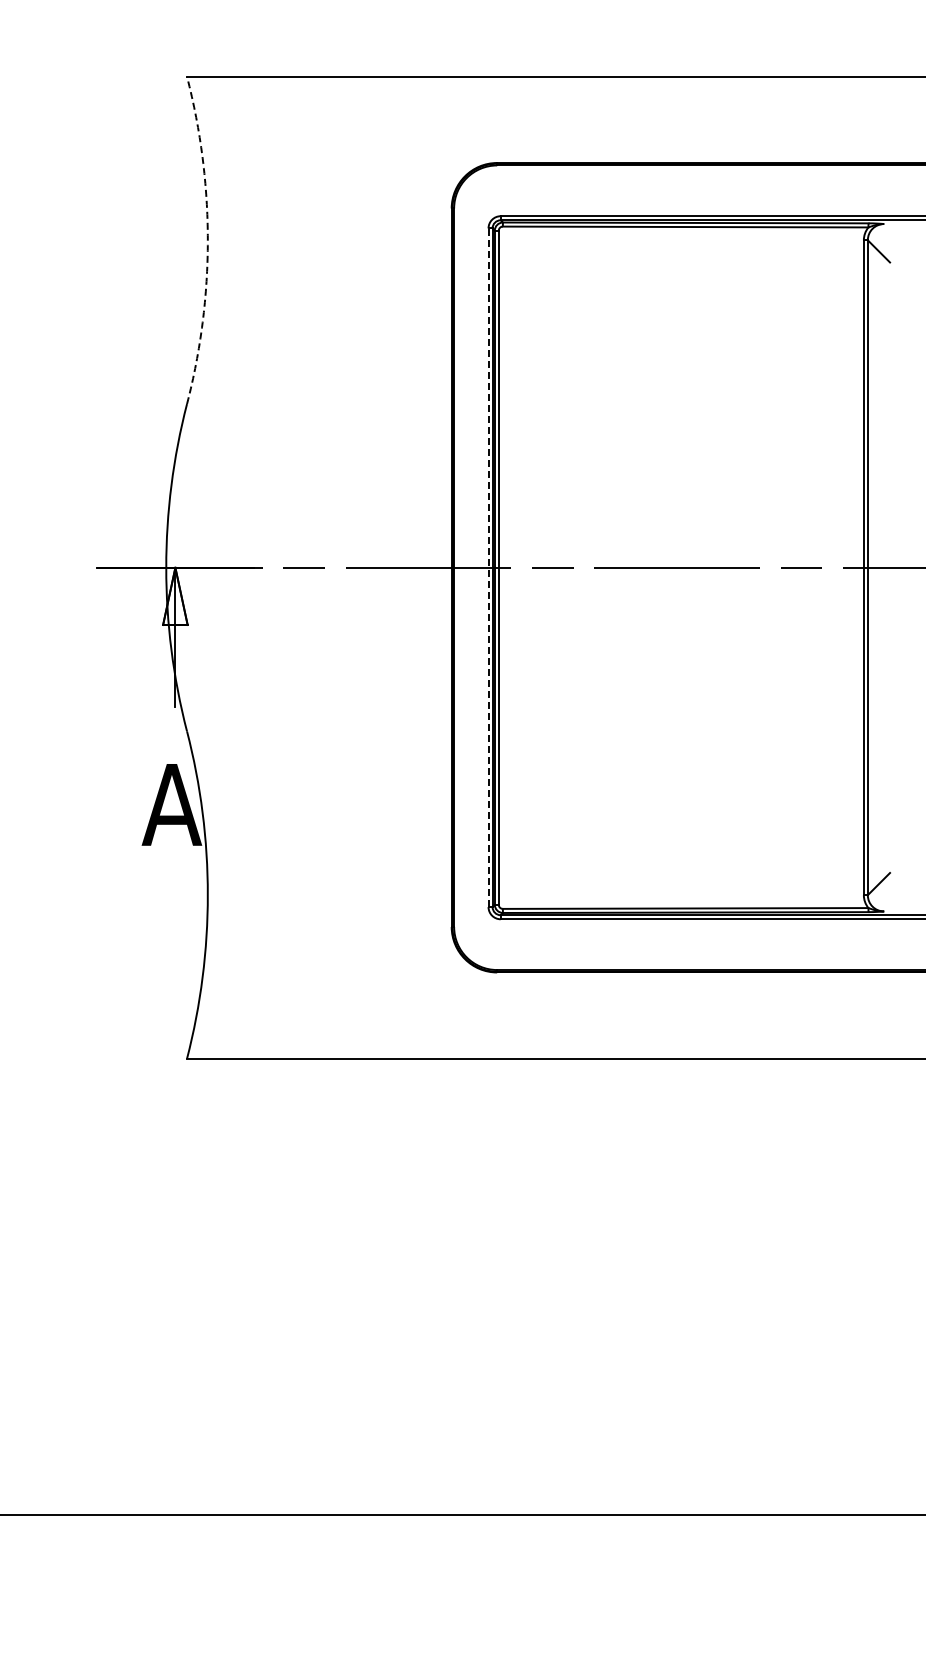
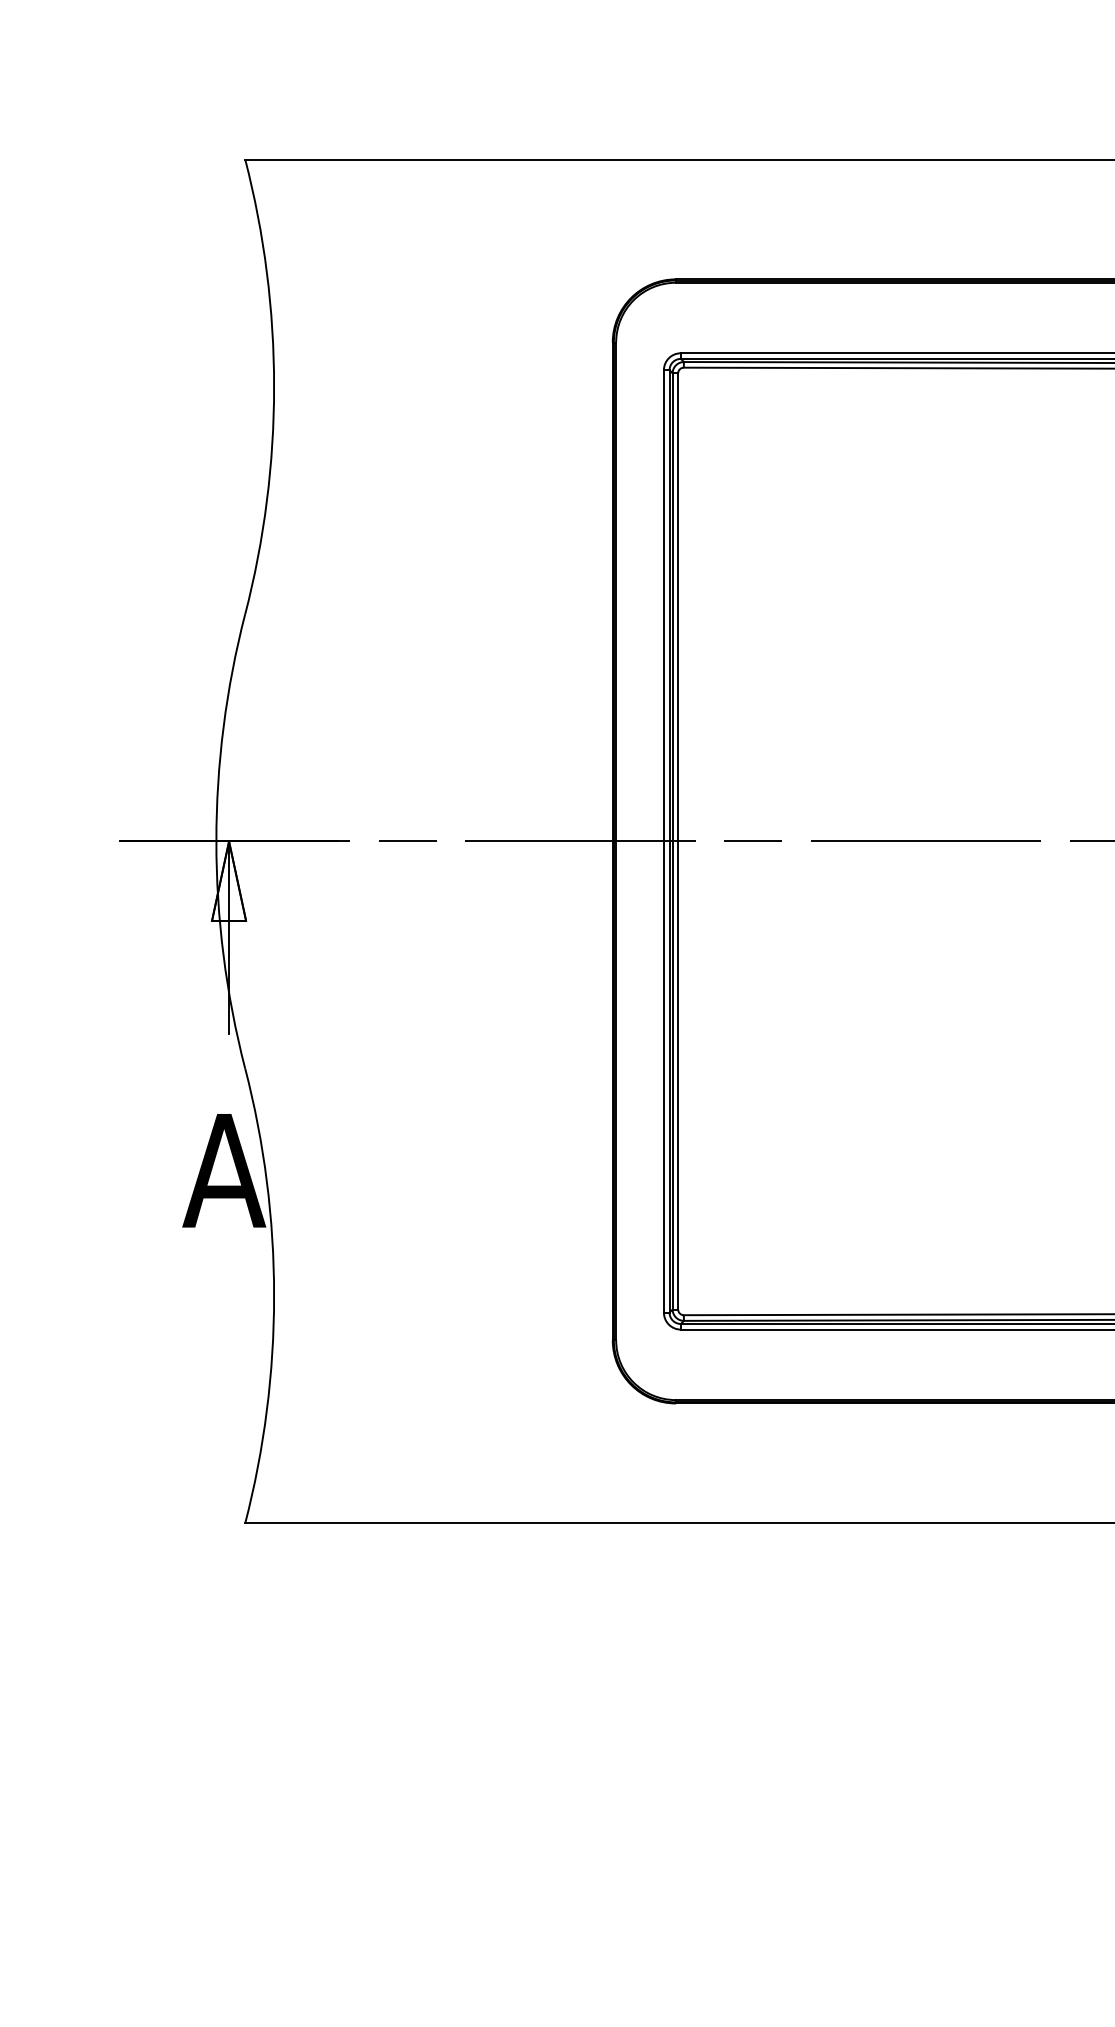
arc: (207, 240) -> (273, 386), dashed -> solid
line: (488, 567) -> (663, 841), dashed -> solid

